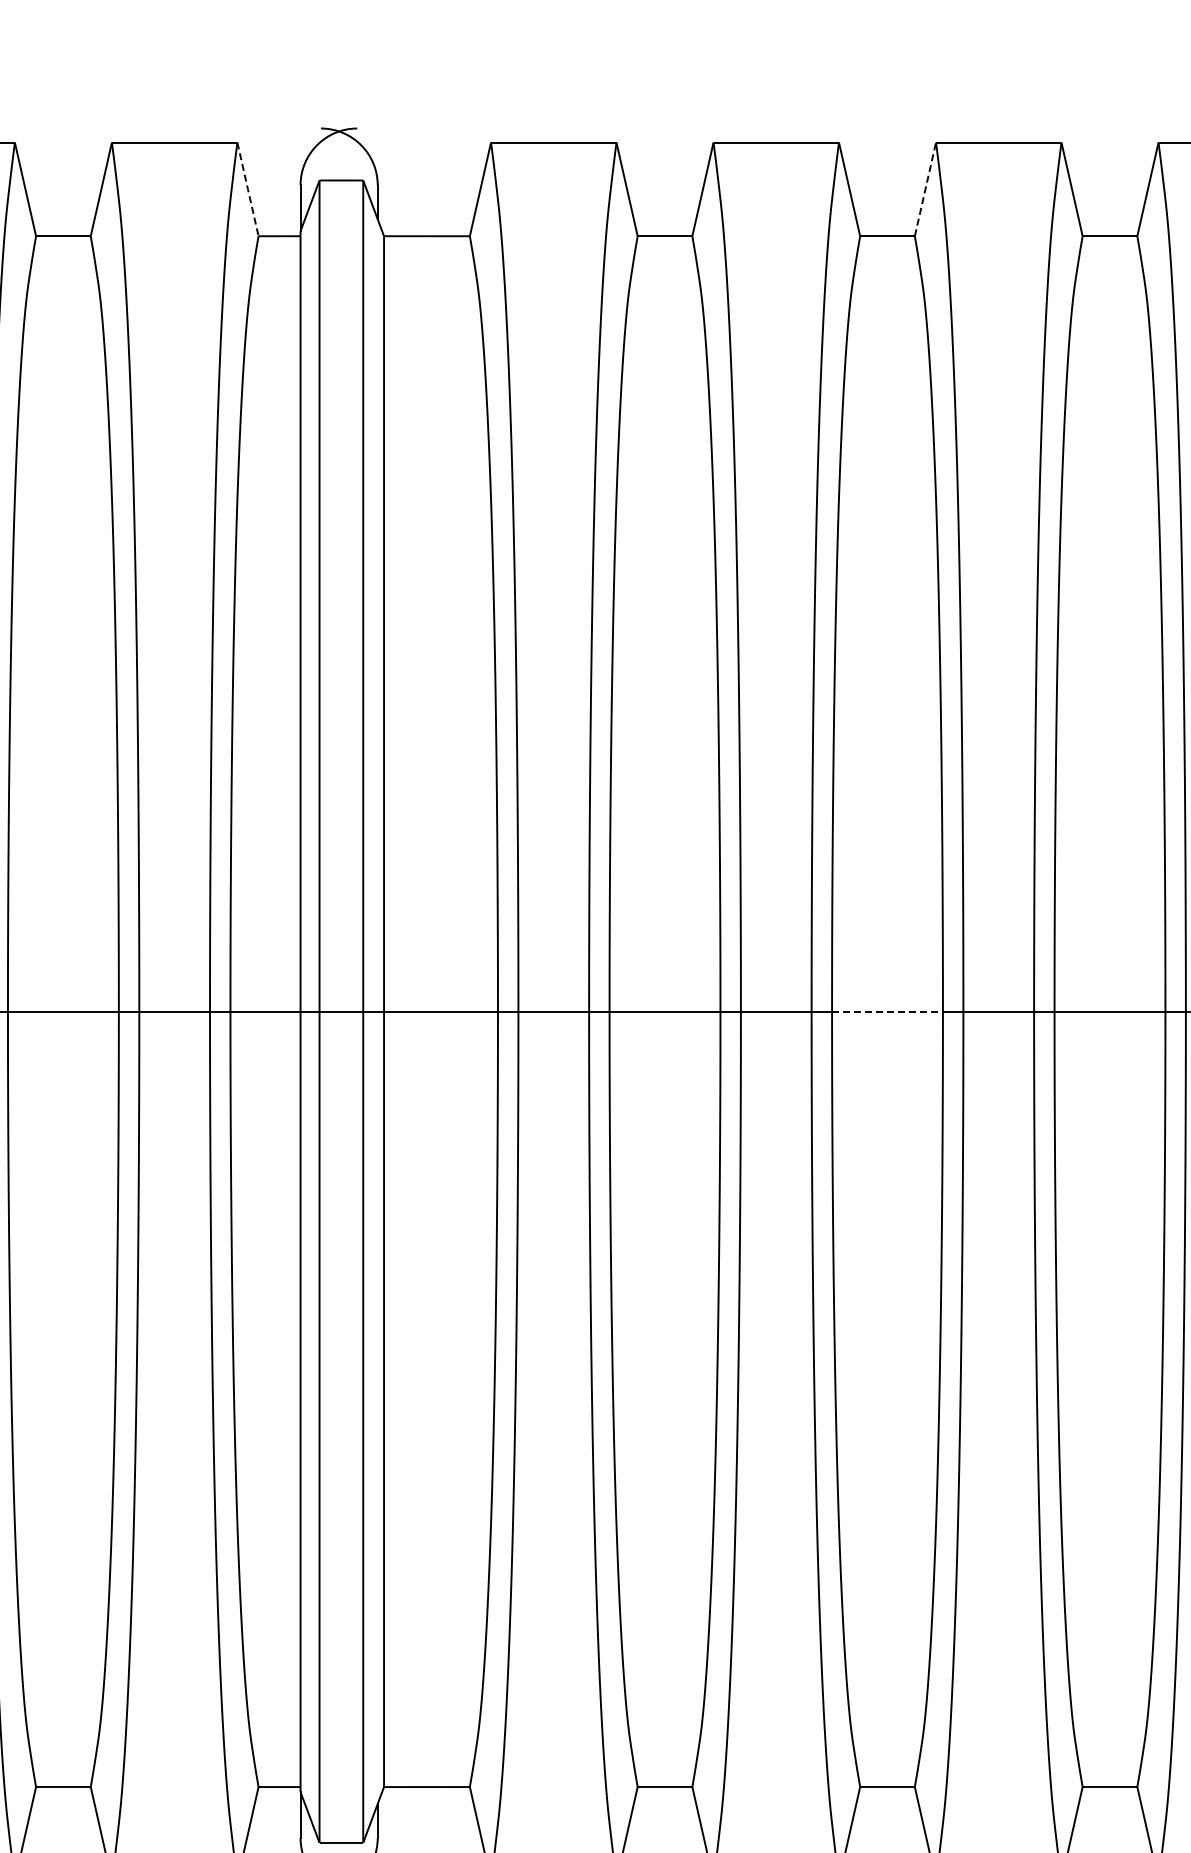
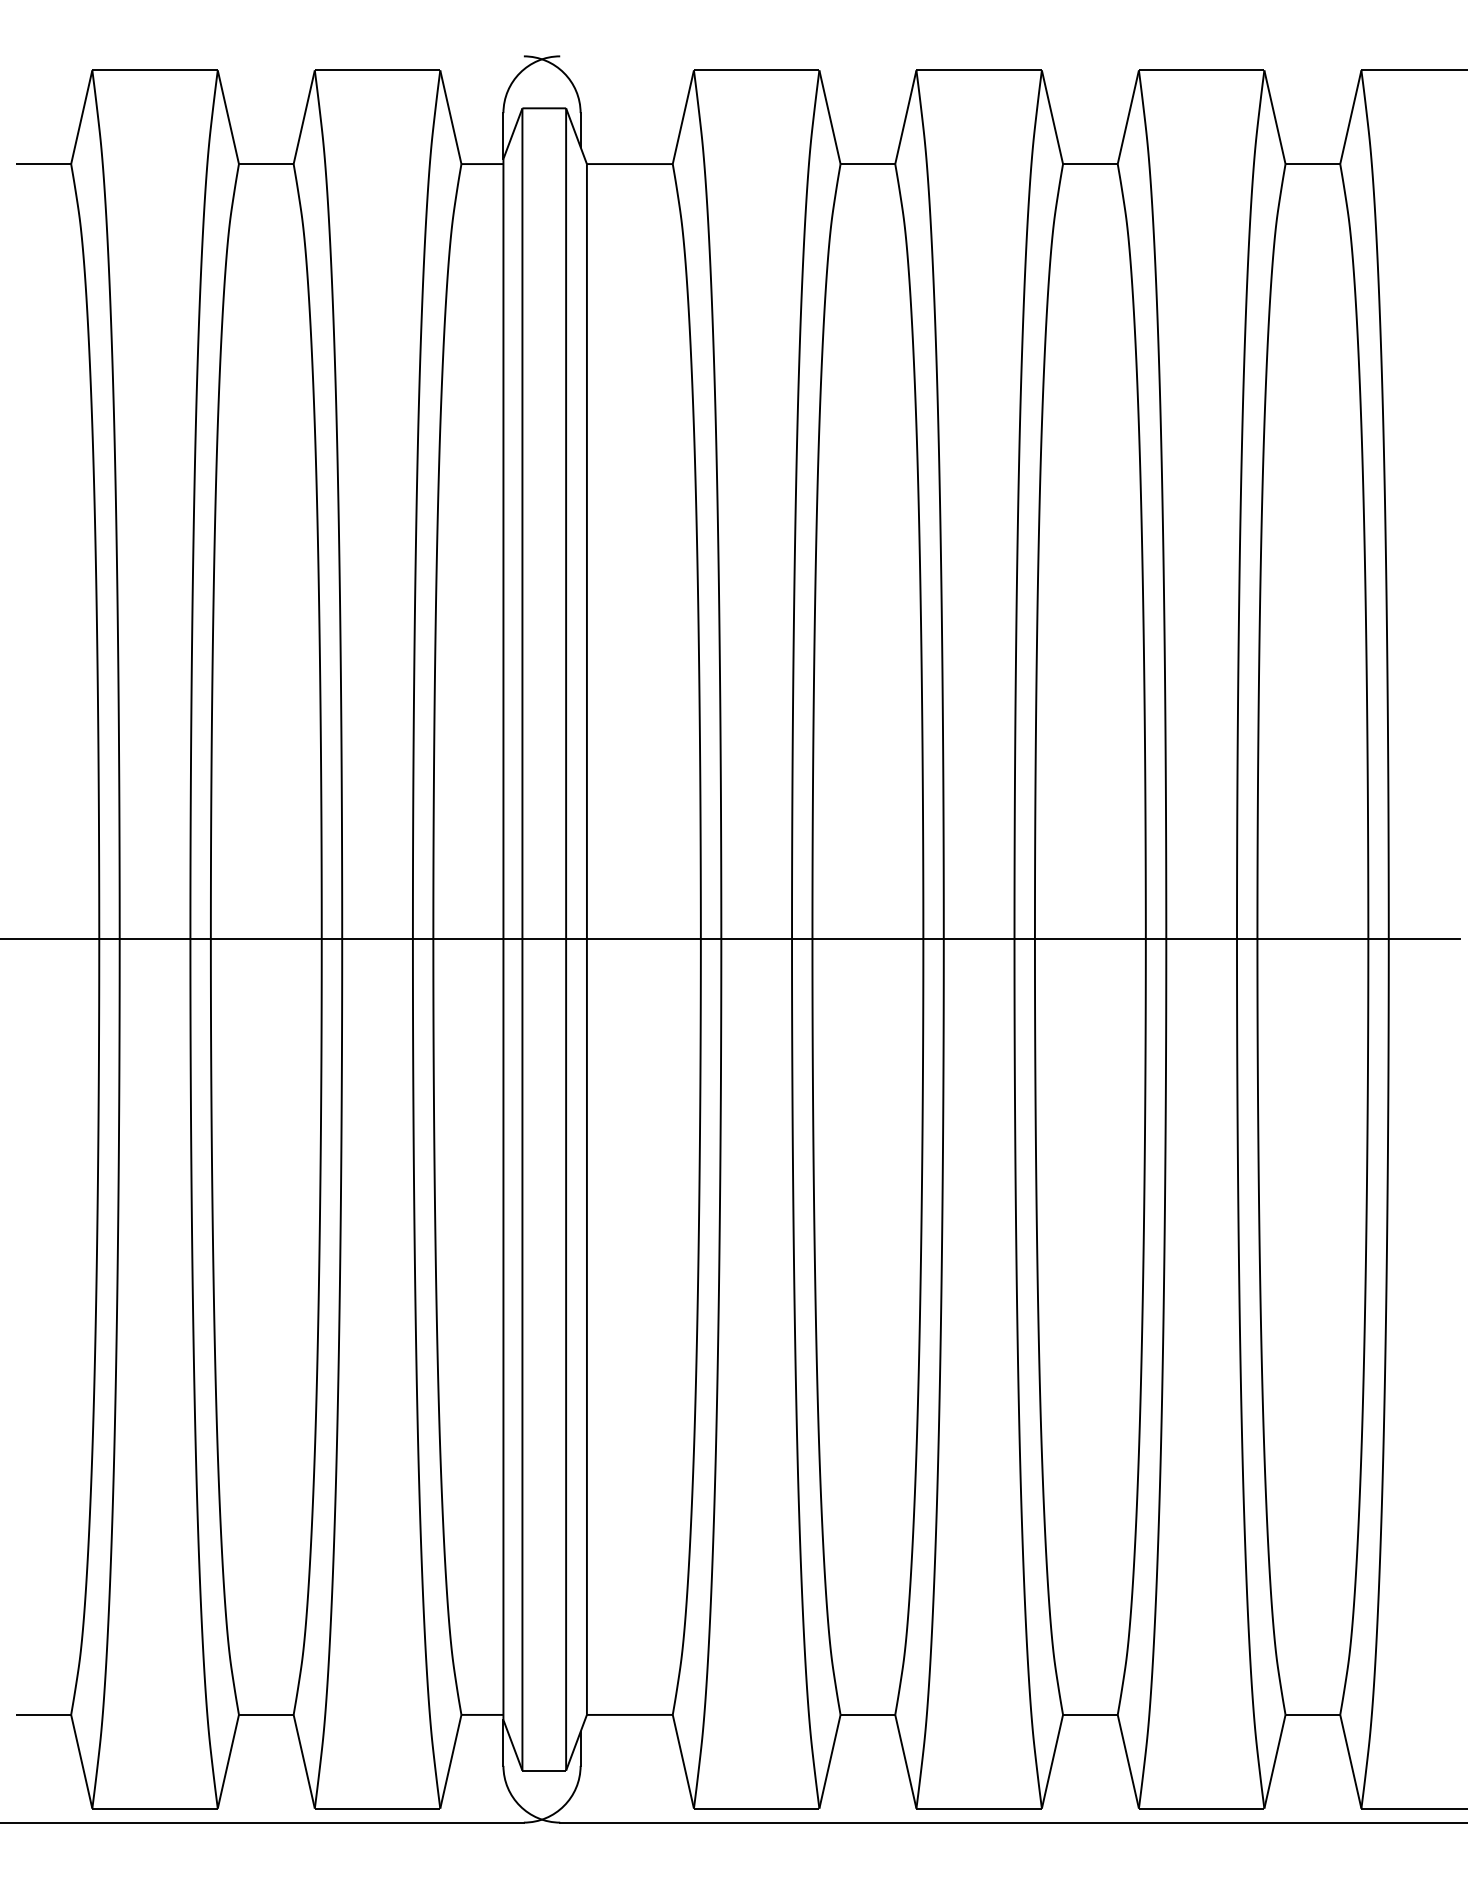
line: (247, 188) -> (450, 116), dashed -> solid
line: (925, 190) -> (1128, 118), dashed -> solid
line: (887, 1011) -> (1090, 939), dashed -> solid

